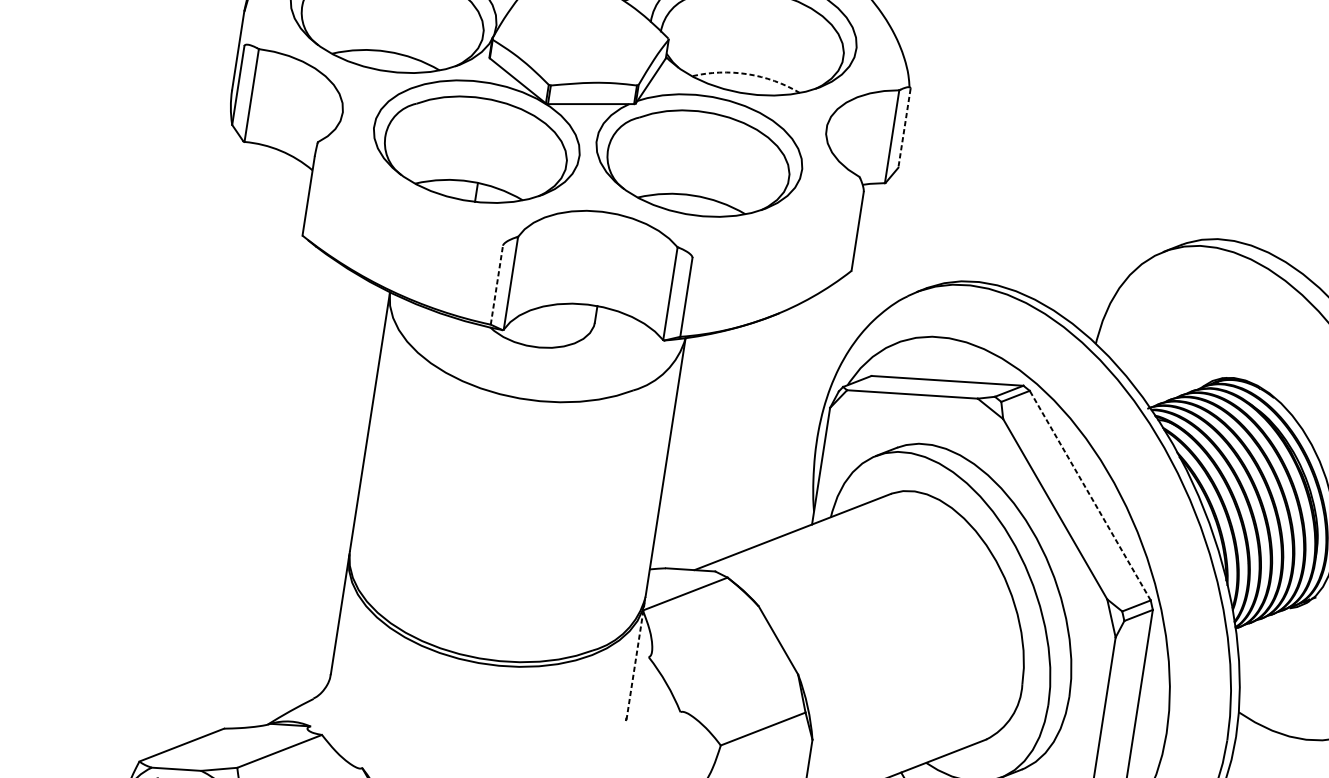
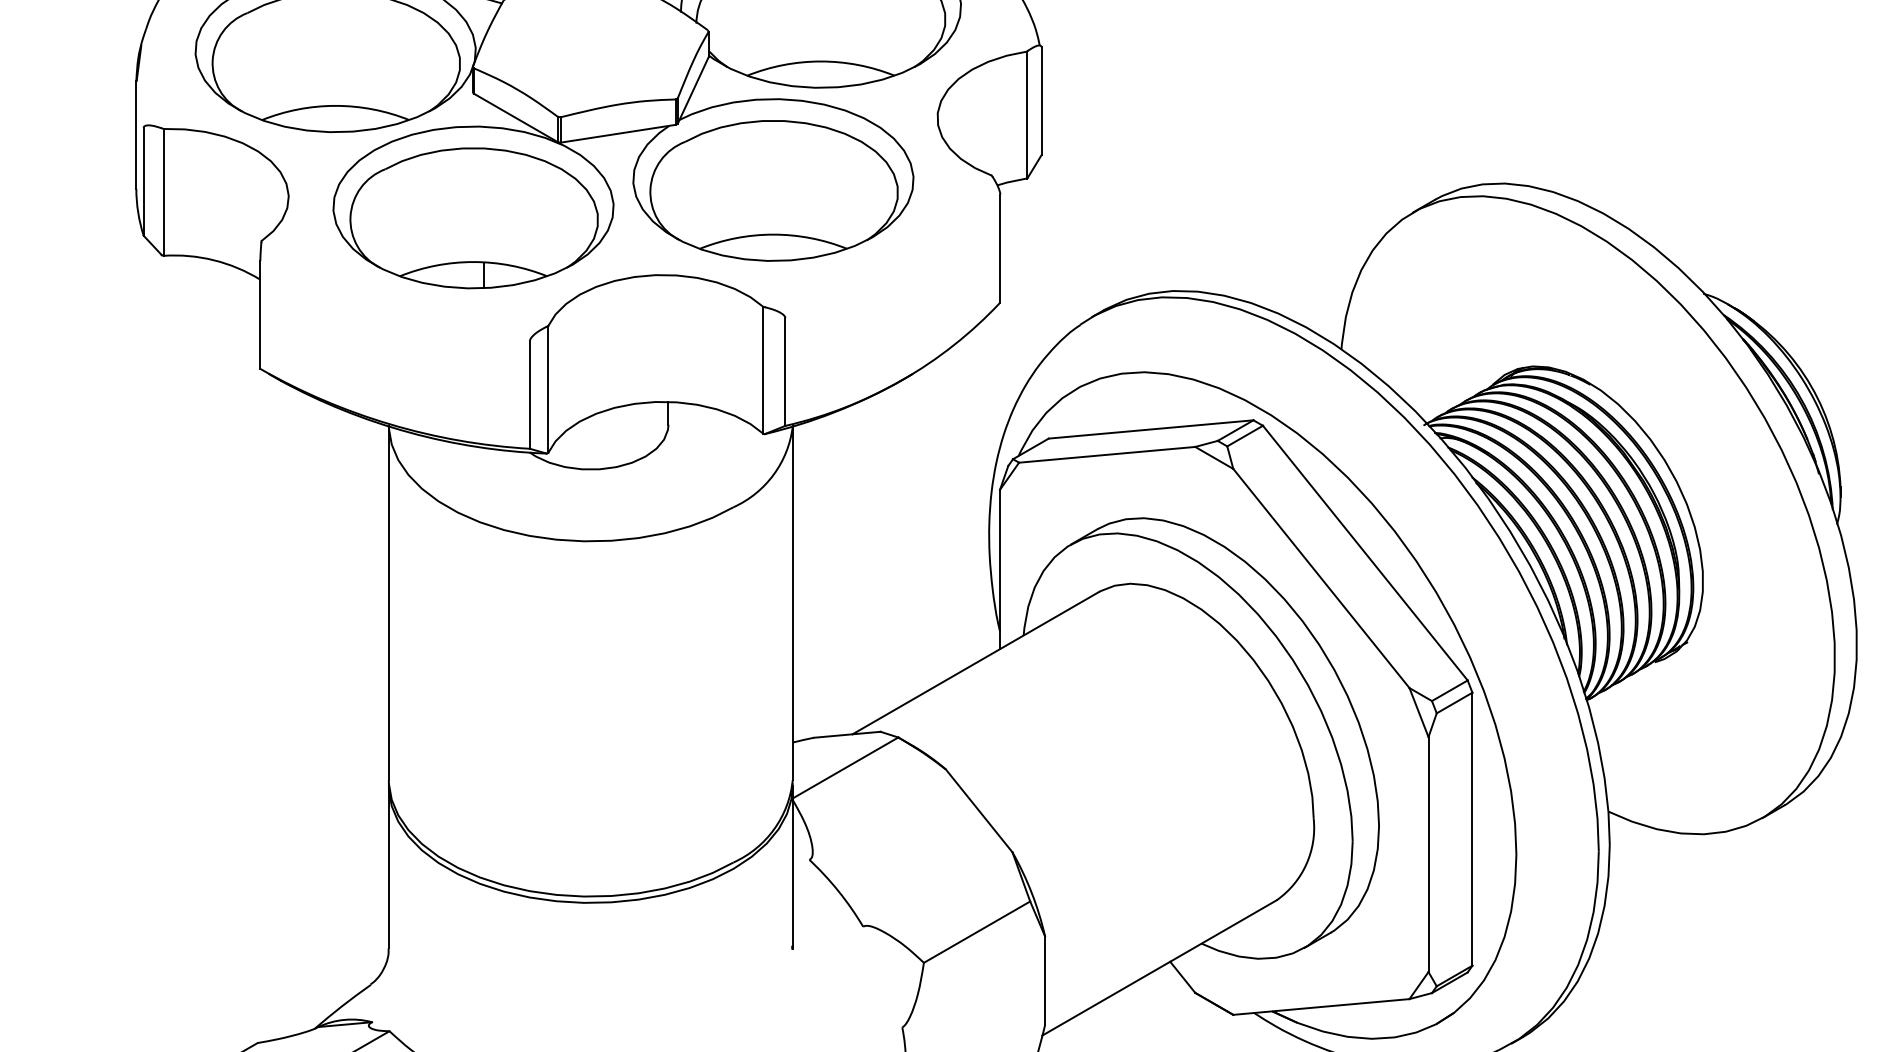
arc: (747, 74) -> (820, 61), dashed -> solid
line: (904, 128) -> (1041, 101), dashed -> solid
line: (496, 284) -> (529, 394), dashed -> solid
line: (1090, 495) -> (1365, 552), dashed -> solid
line: (635, 660) -> (792, 866), dashed -> solid

